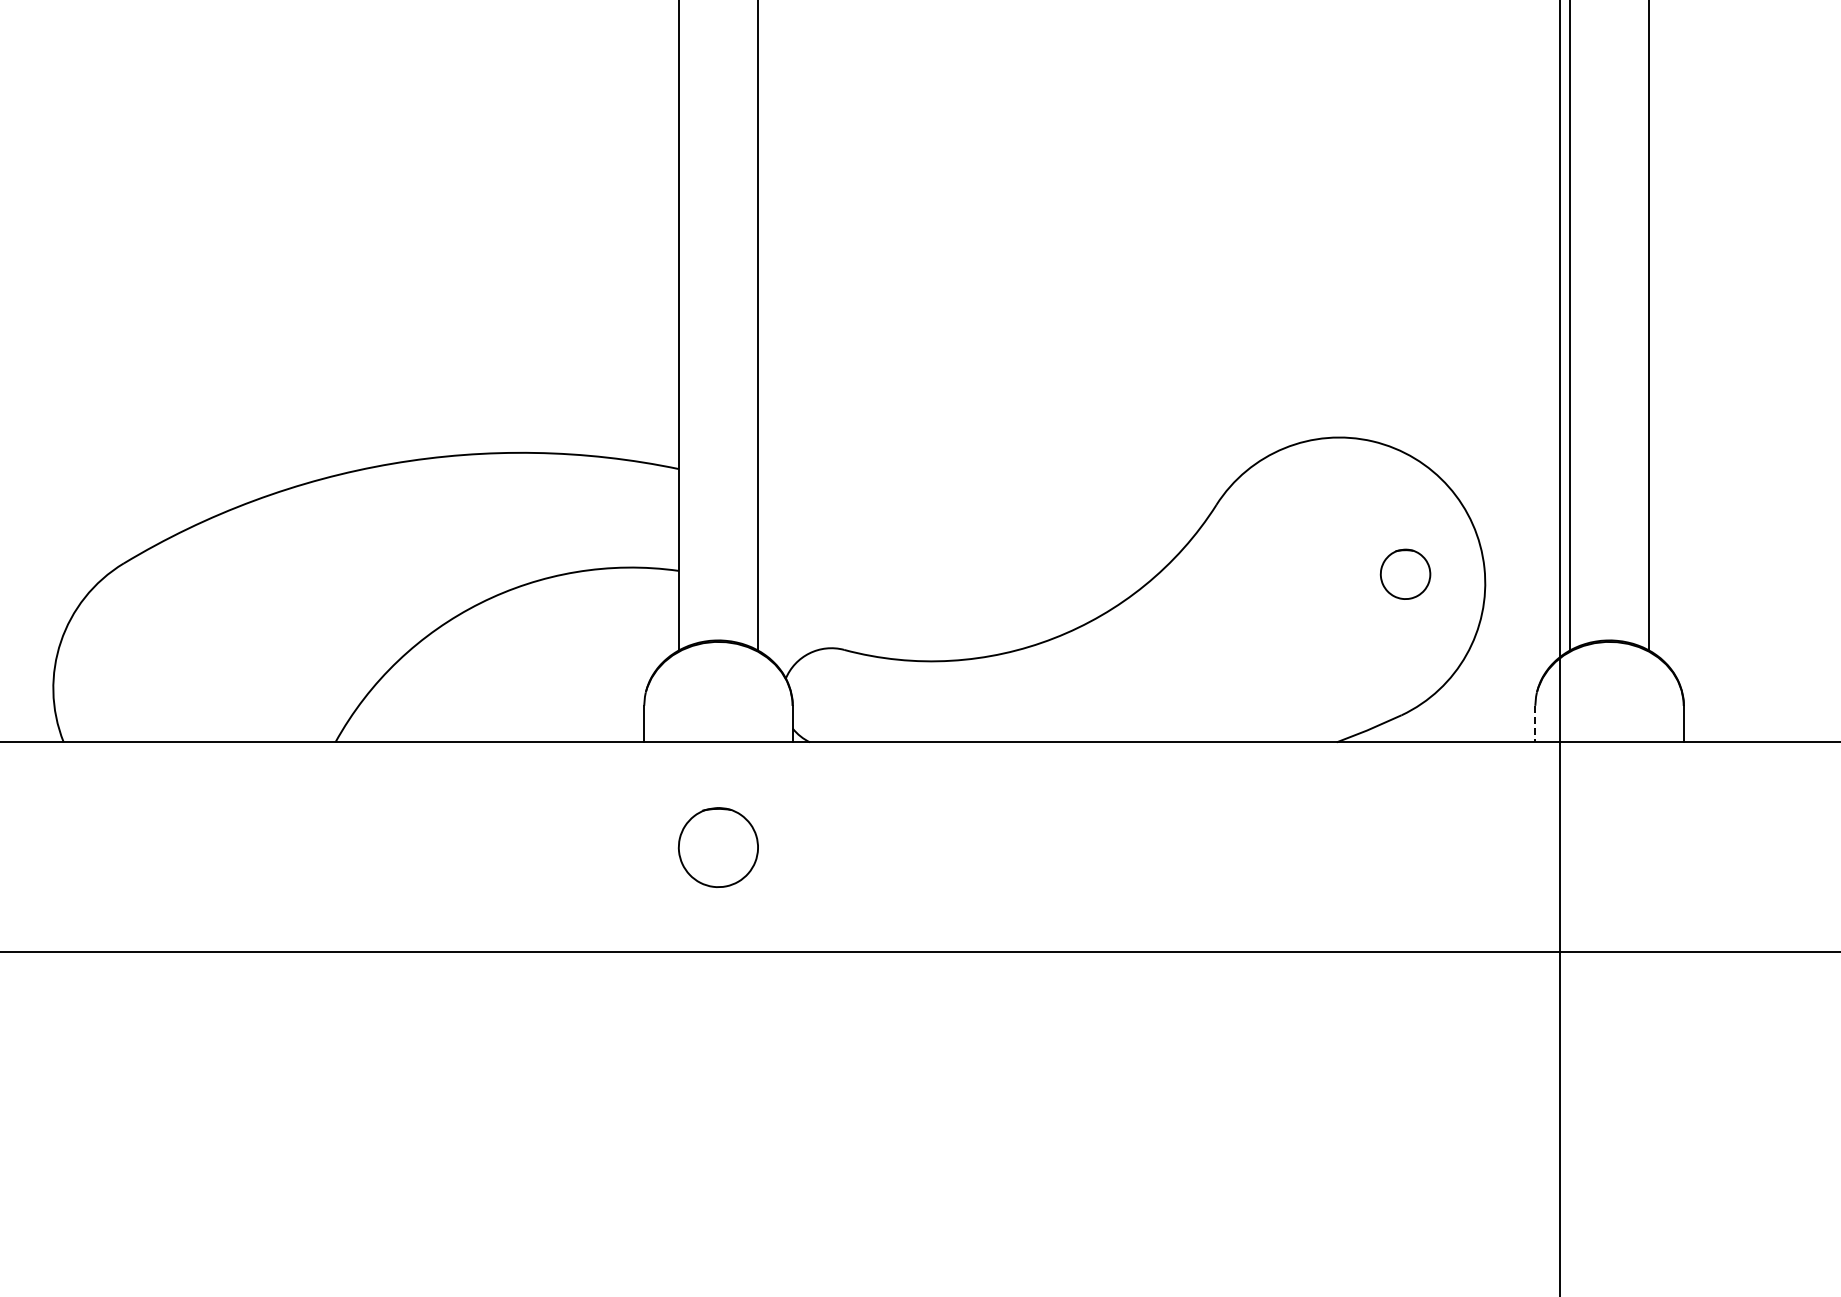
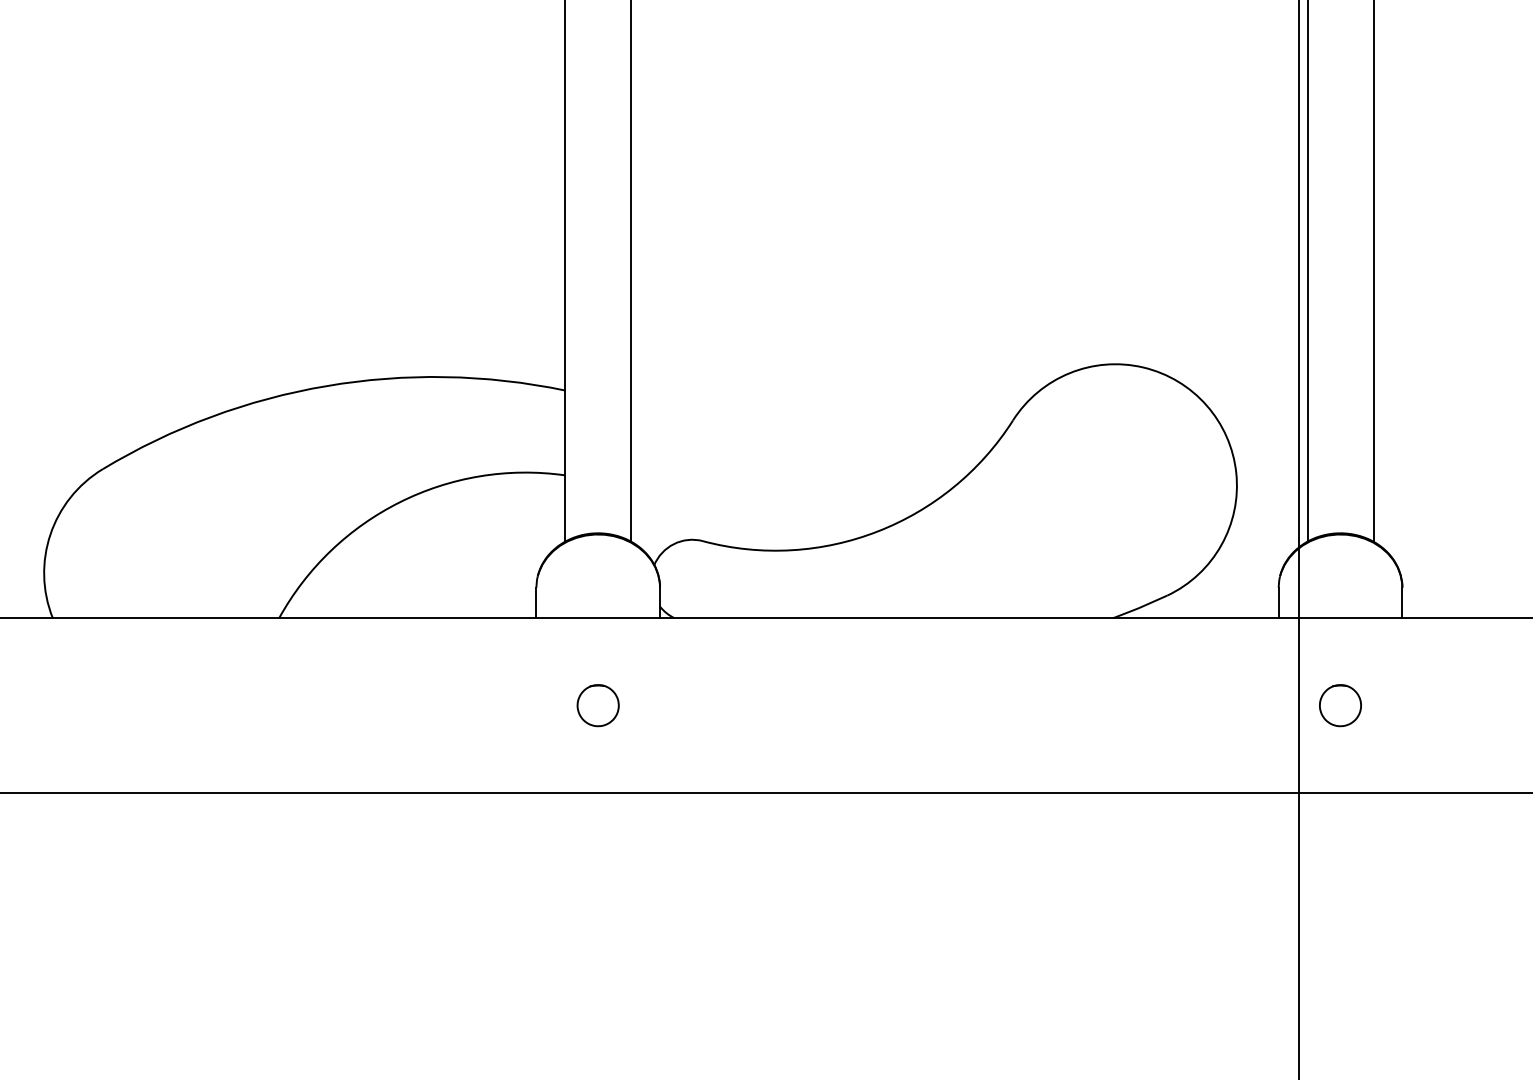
part: (1405, 573) -> (1340, 704), moved
line: (1535, 724) -> (1278, 603), dashed -> solid
part: (718, 846) -> (598, 704), size x0.62

